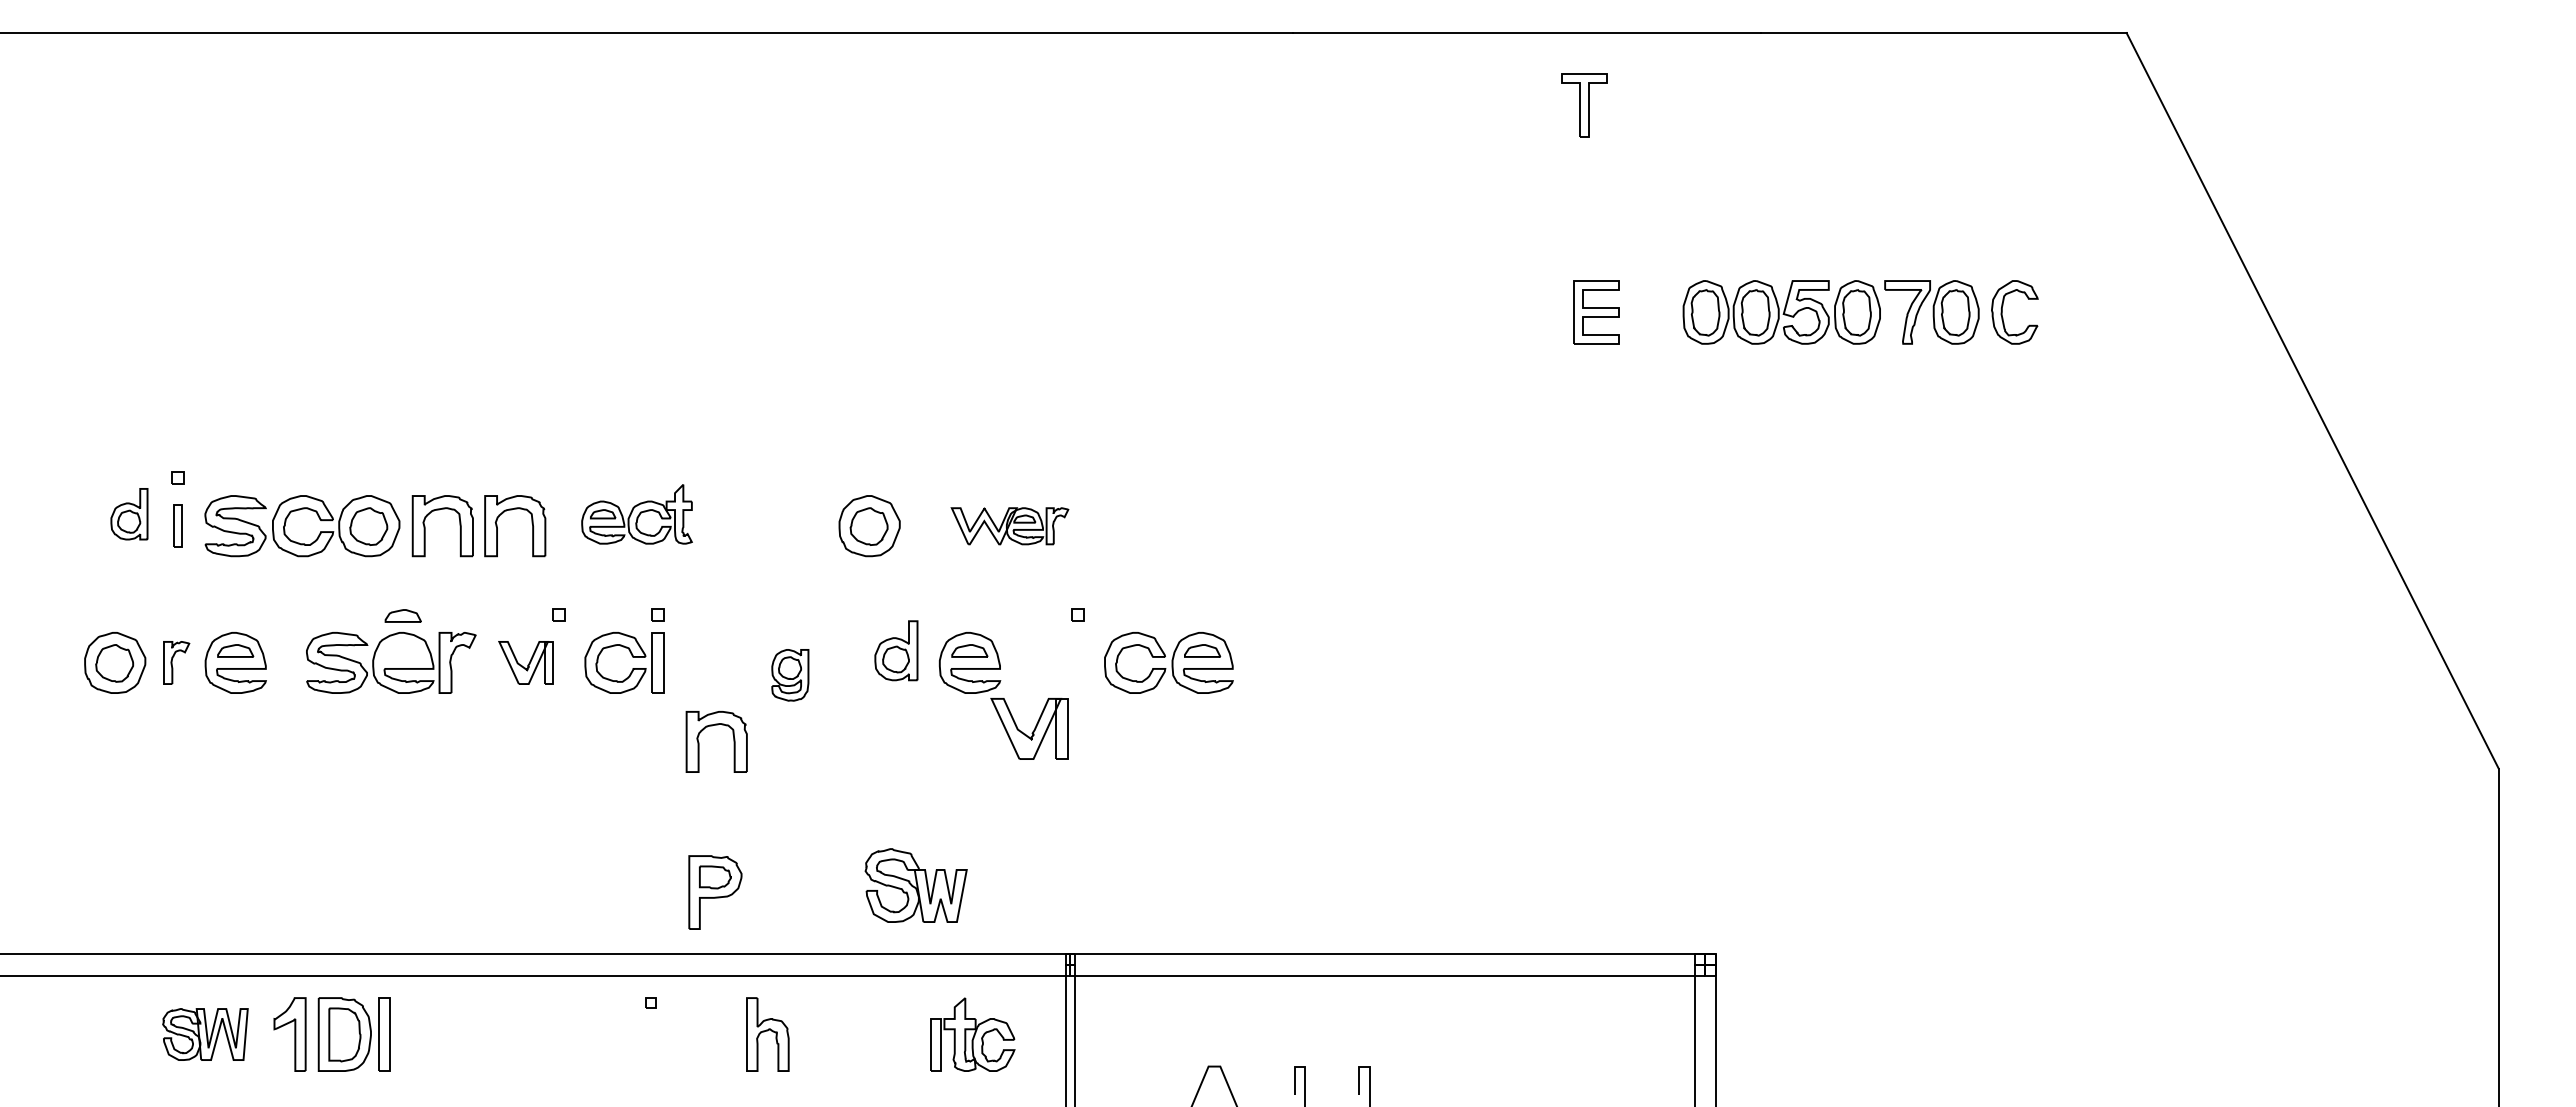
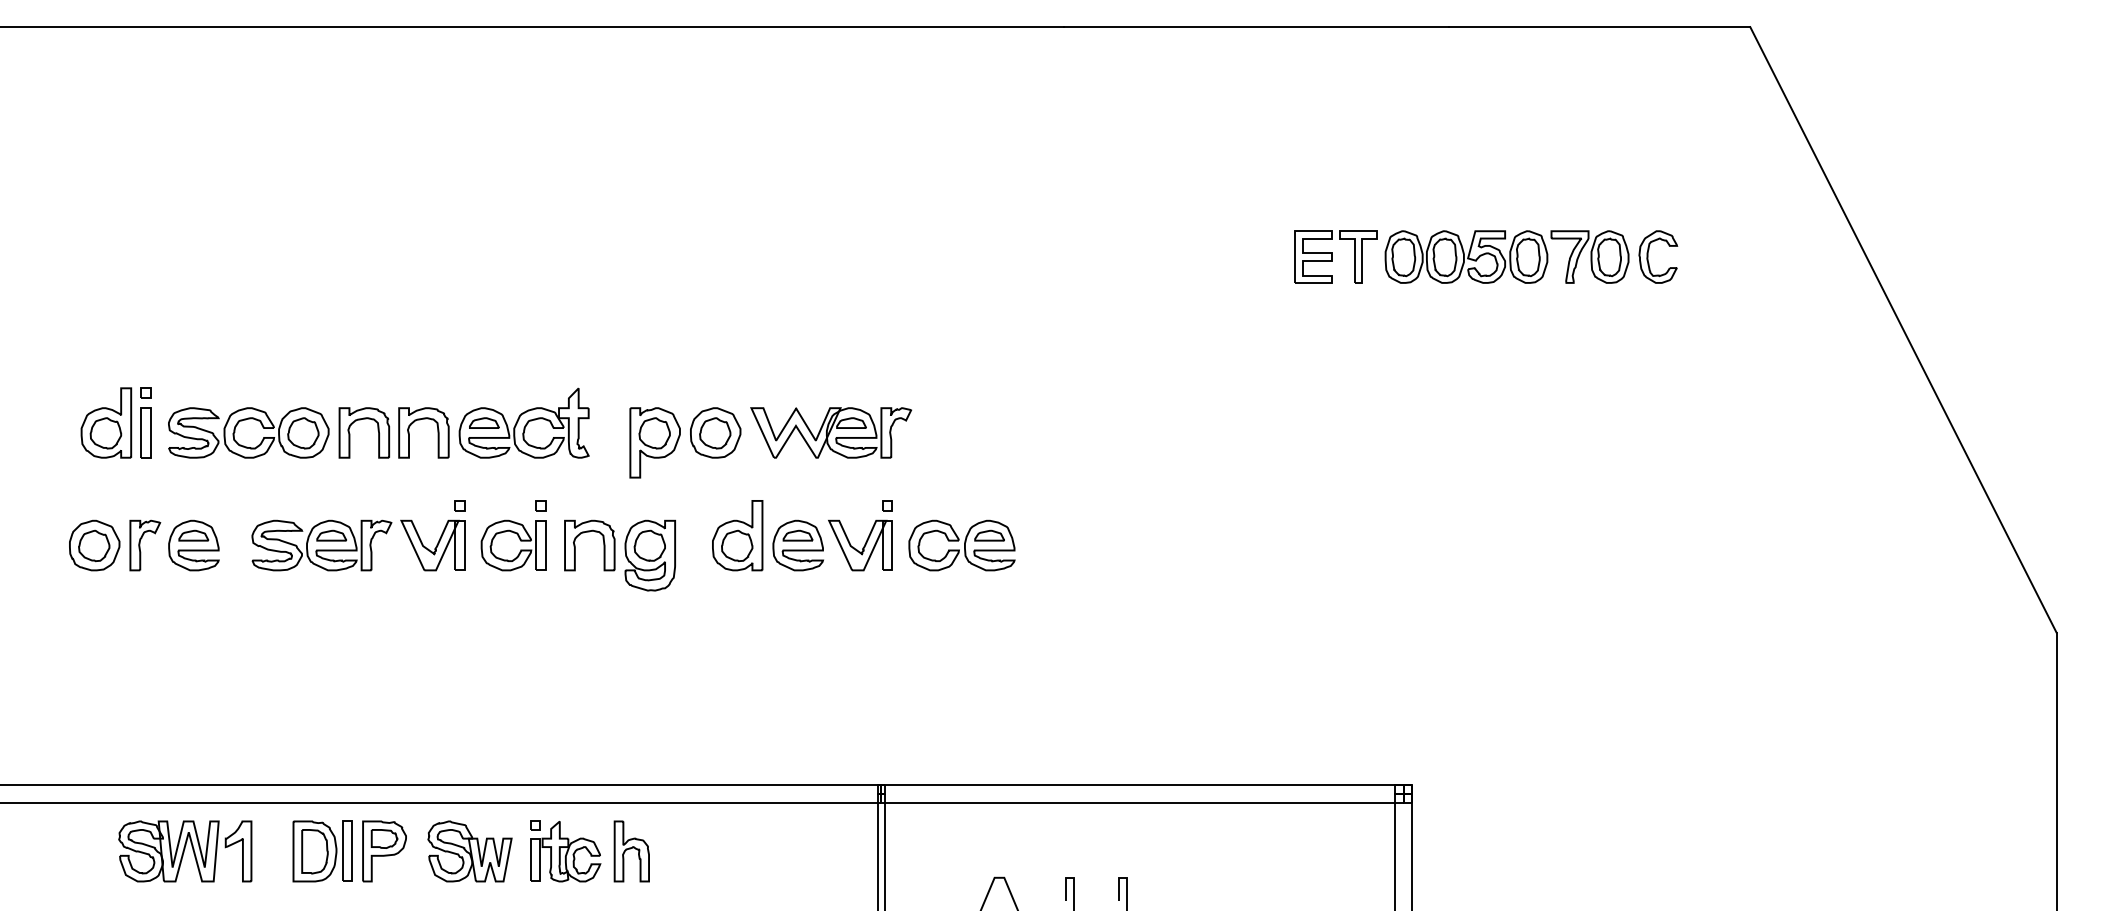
part: (1584, 105) -> (1358, 257), moved
part: (129, 514) -> (106, 423), size x1.67
part: (636, 514) -> (523, 423), size x1.43
part: (177, 525) -> (145, 432), size x1.43
part: (1009, 526) -> (830, 433), size x1.67
part: (796, 538) -> (655, 443), added
part: (402, 615) -> (331, 535), moved
part: (896, 650) -> (737, 535), size x1.43
part: (176, 662) -> (145, 545), size x1.43
part: (525, 662) -> (432, 545), size x1.43
part: (790, 675) -> (650, 555), size x1.67
part: (712, 726) -> (586, 532), moved
part: (1029, 728) -> (860, 545), moved
part: (915, 885) -> (469, 851), moved
part: (715, 892) -> (384, 851), moved
part: (205, 1034) -> (168, 851), size x1.43
part: (353, 1034) -> (322, 851), moved
part: (972, 1034) -> (565, 851), moved

